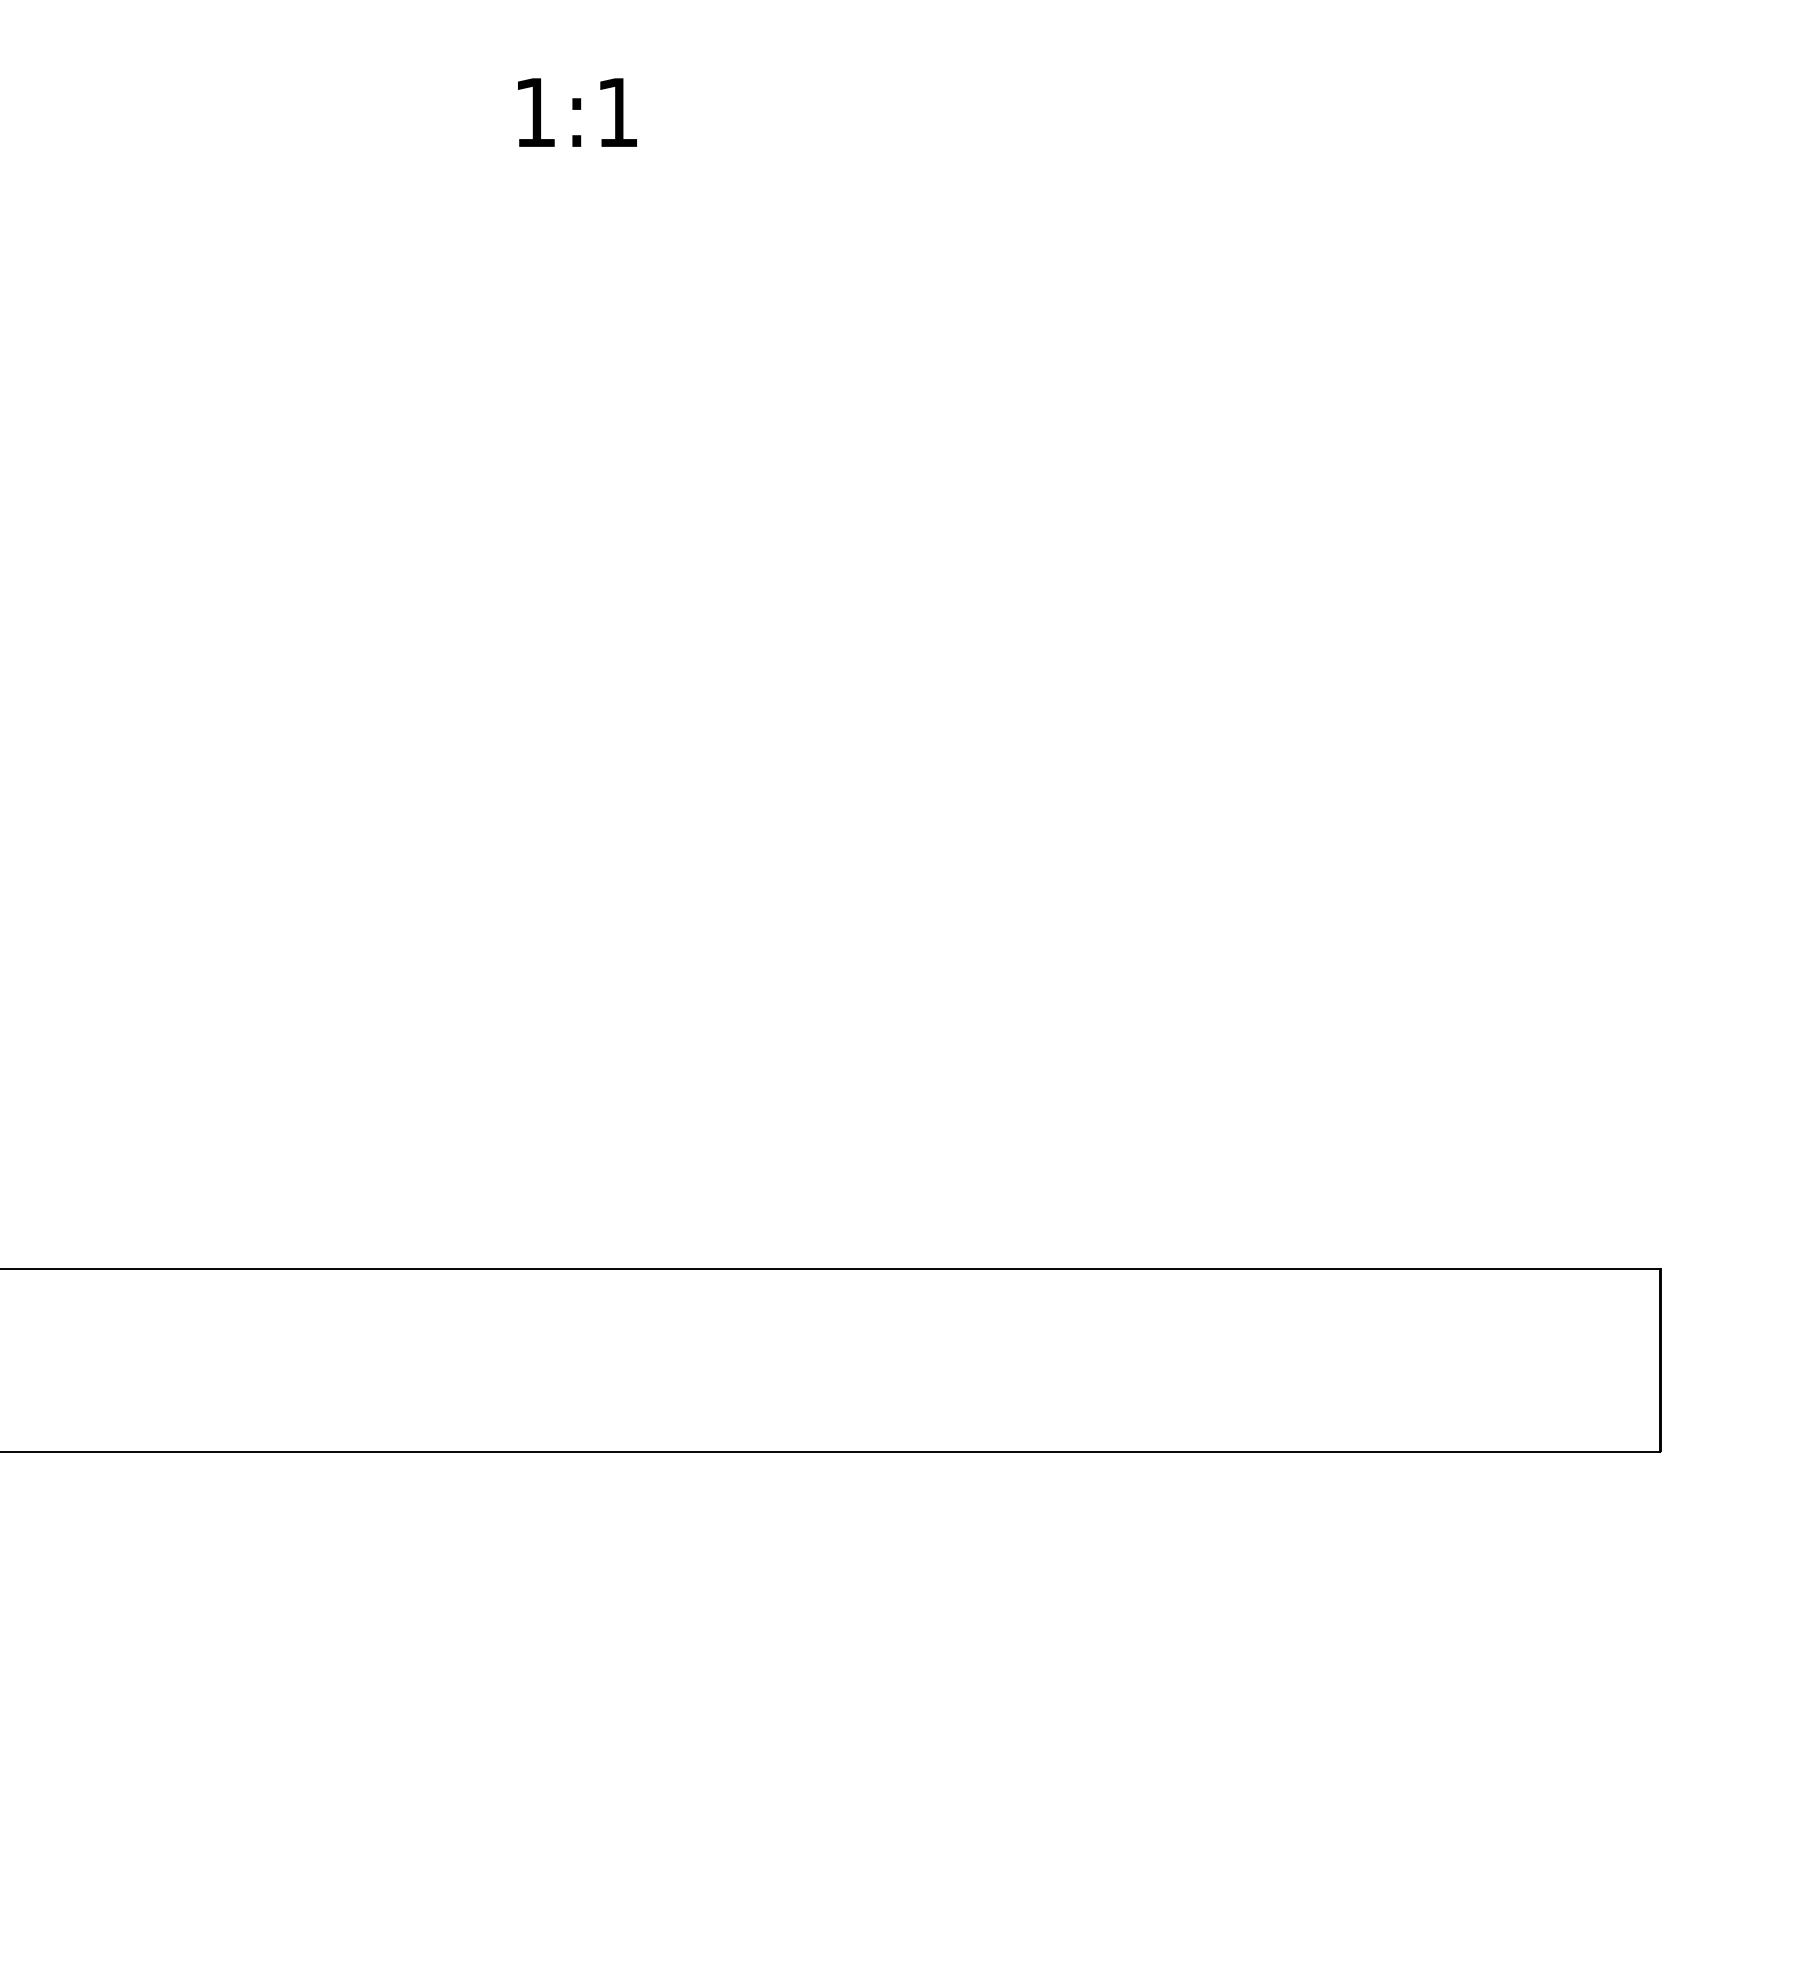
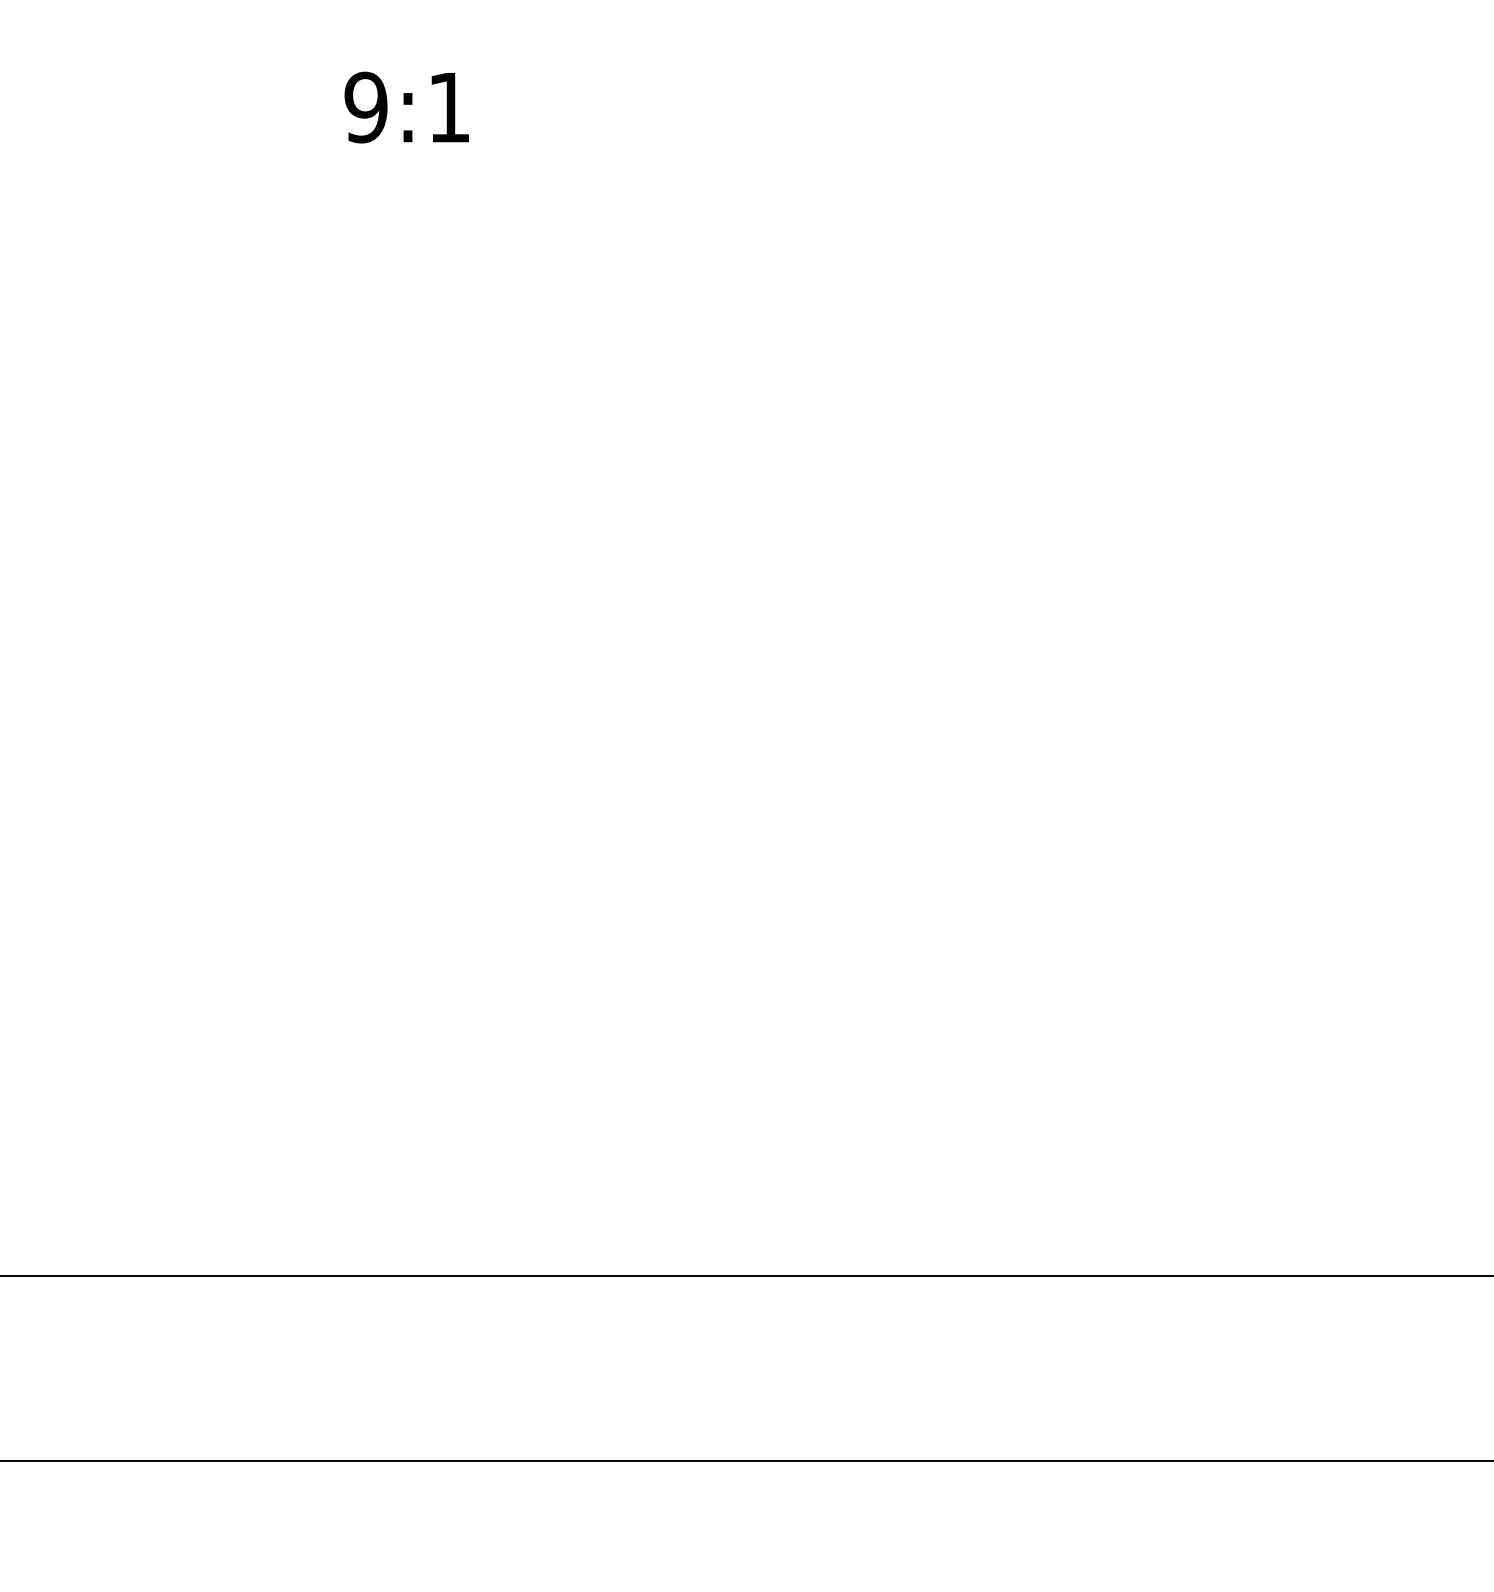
text: (535, 112) -> (366, 107), 1:1 -> 9:1

